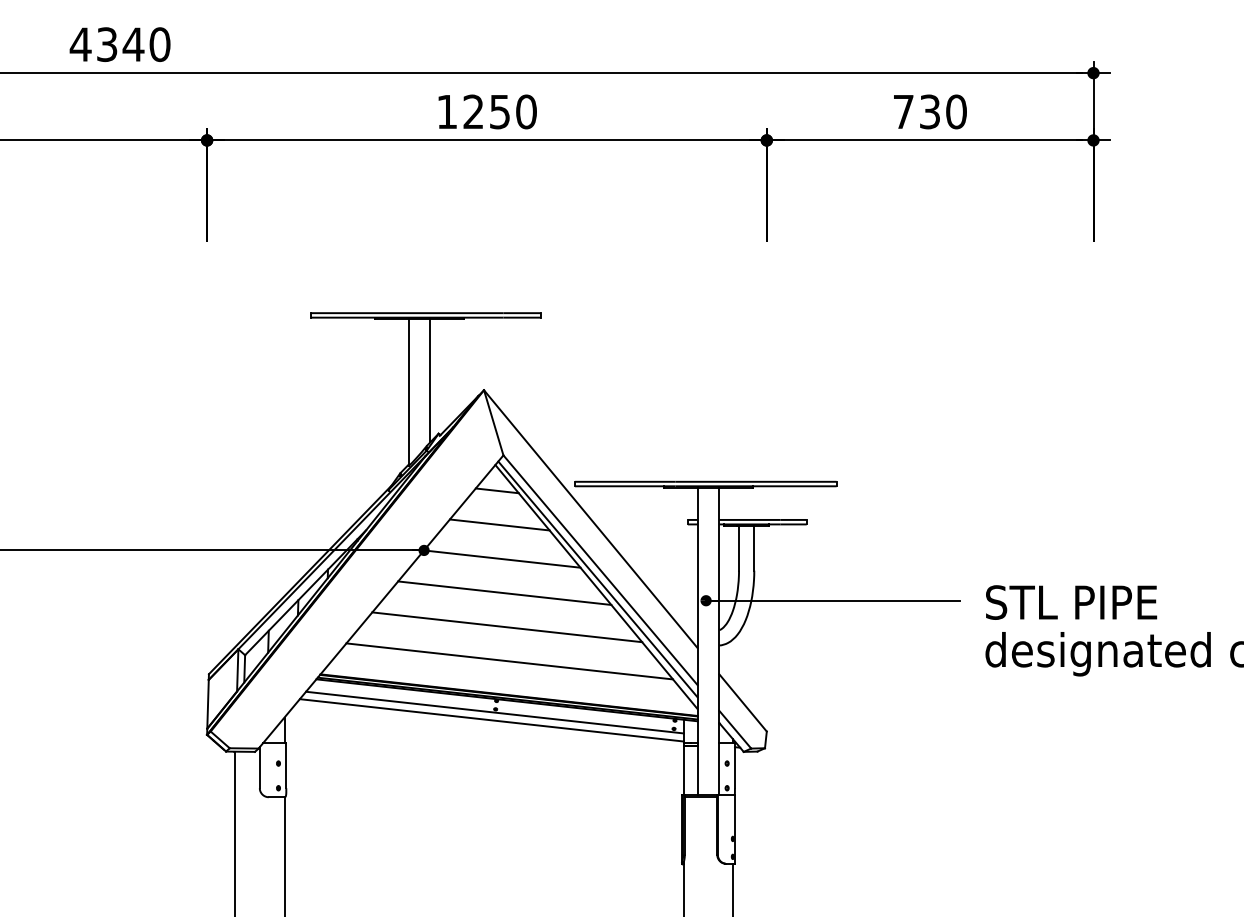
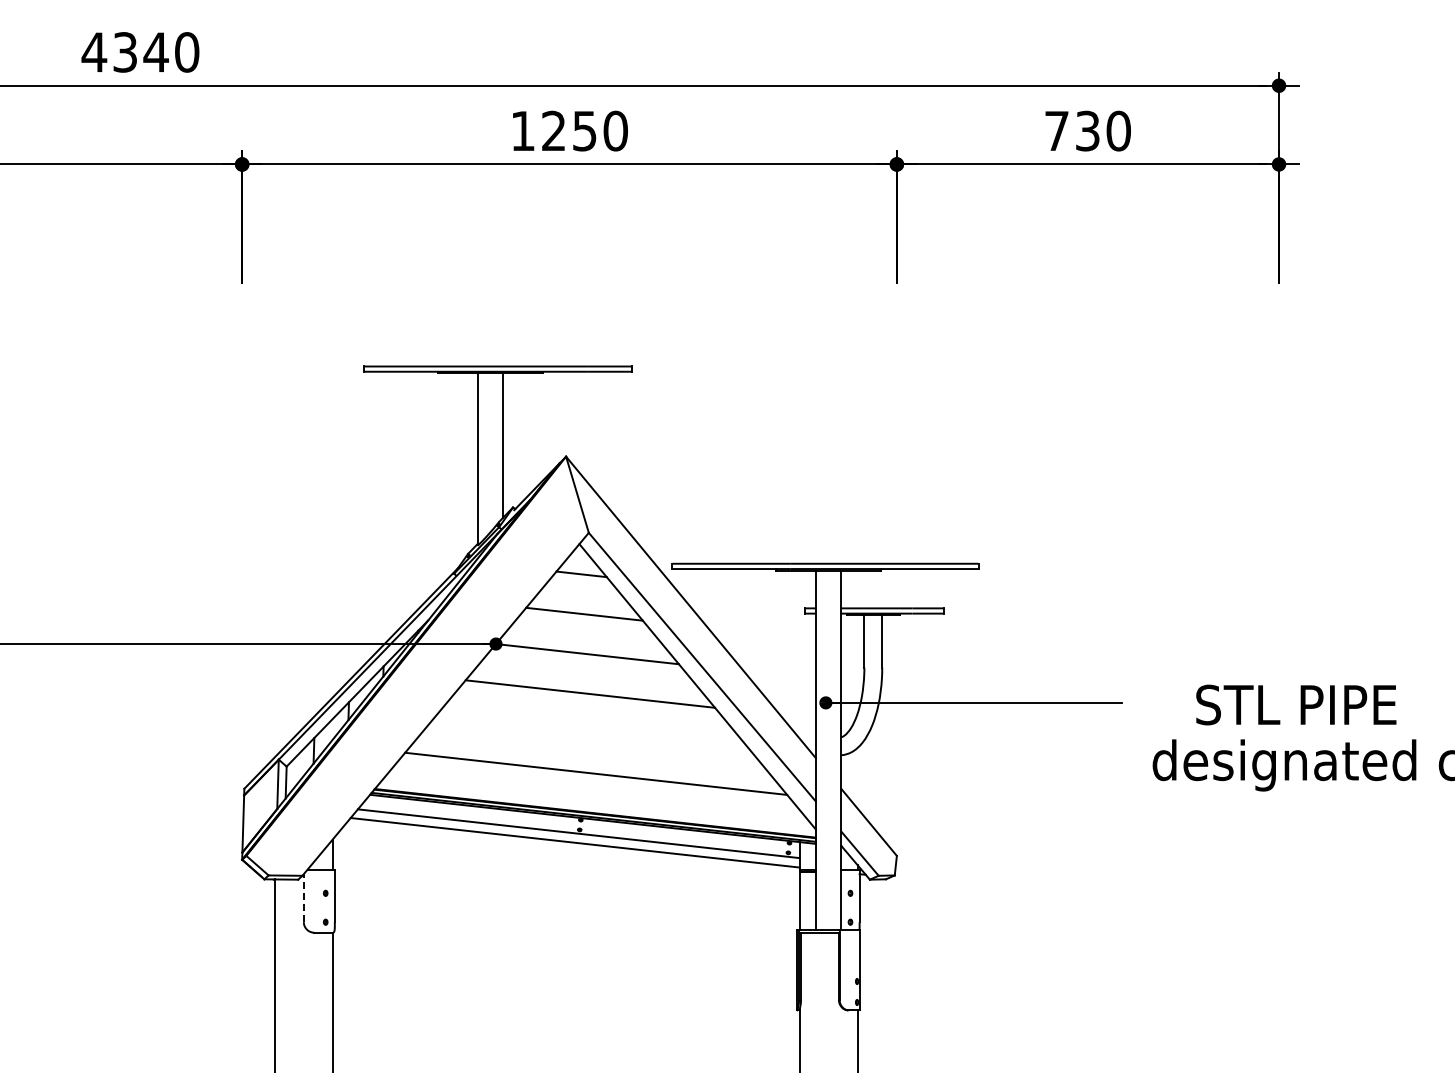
line: (597, 579) -> (698, 677), removed
text: (1071, 602) -> (1296, 704), moved
line: (507, 626) -> (593, 733), removed
line: (259, 767) -> (303, 897), solid -> dashed

